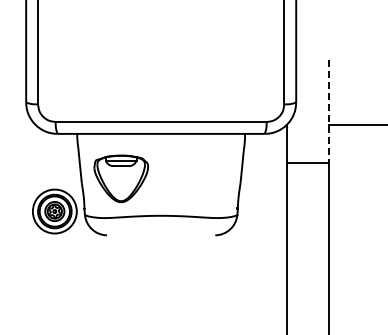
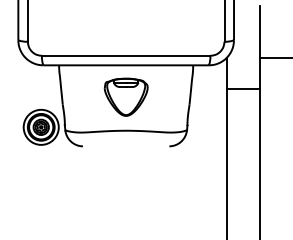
line: (329, 111) -> (260, 47), dashed -> solid
part: (120, 178) -> (125, 96), moved

